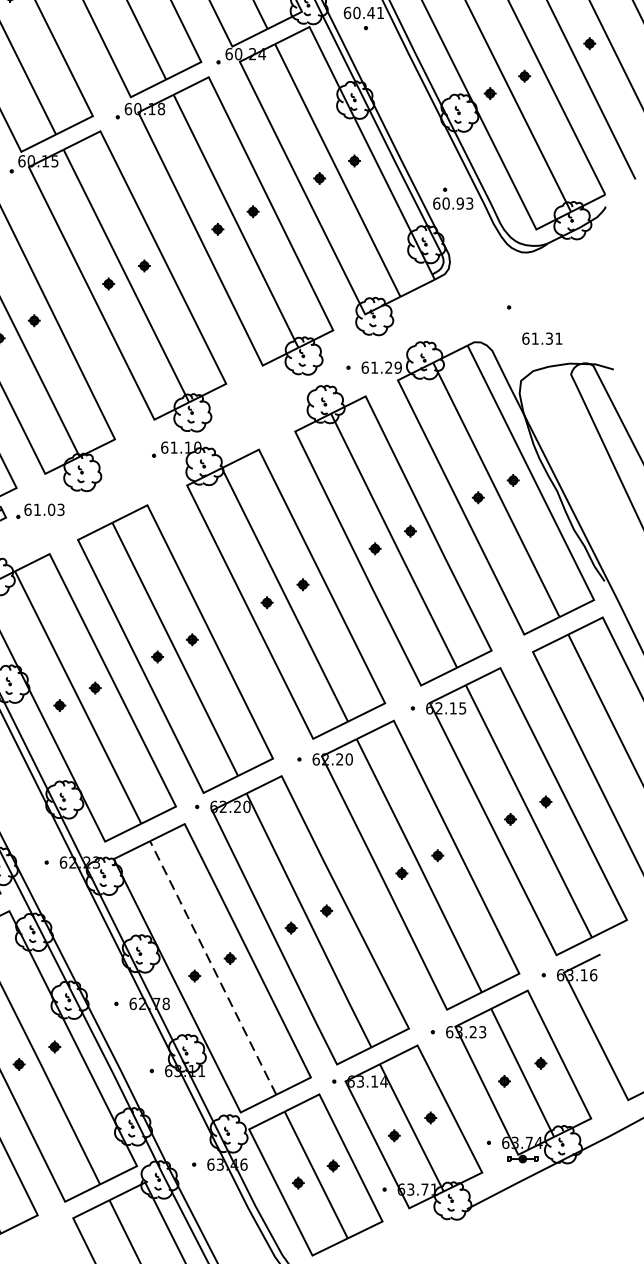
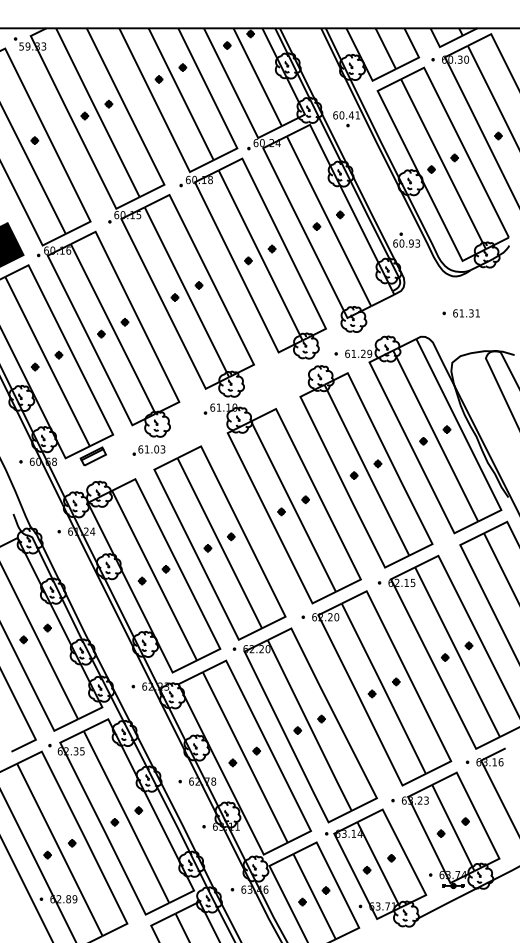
text: (542, 338) -> (466, 313), moved
part: (39, 511) -> (148, 450), moved
line: (213, 966) -> (245, 756), dashed -> solid

